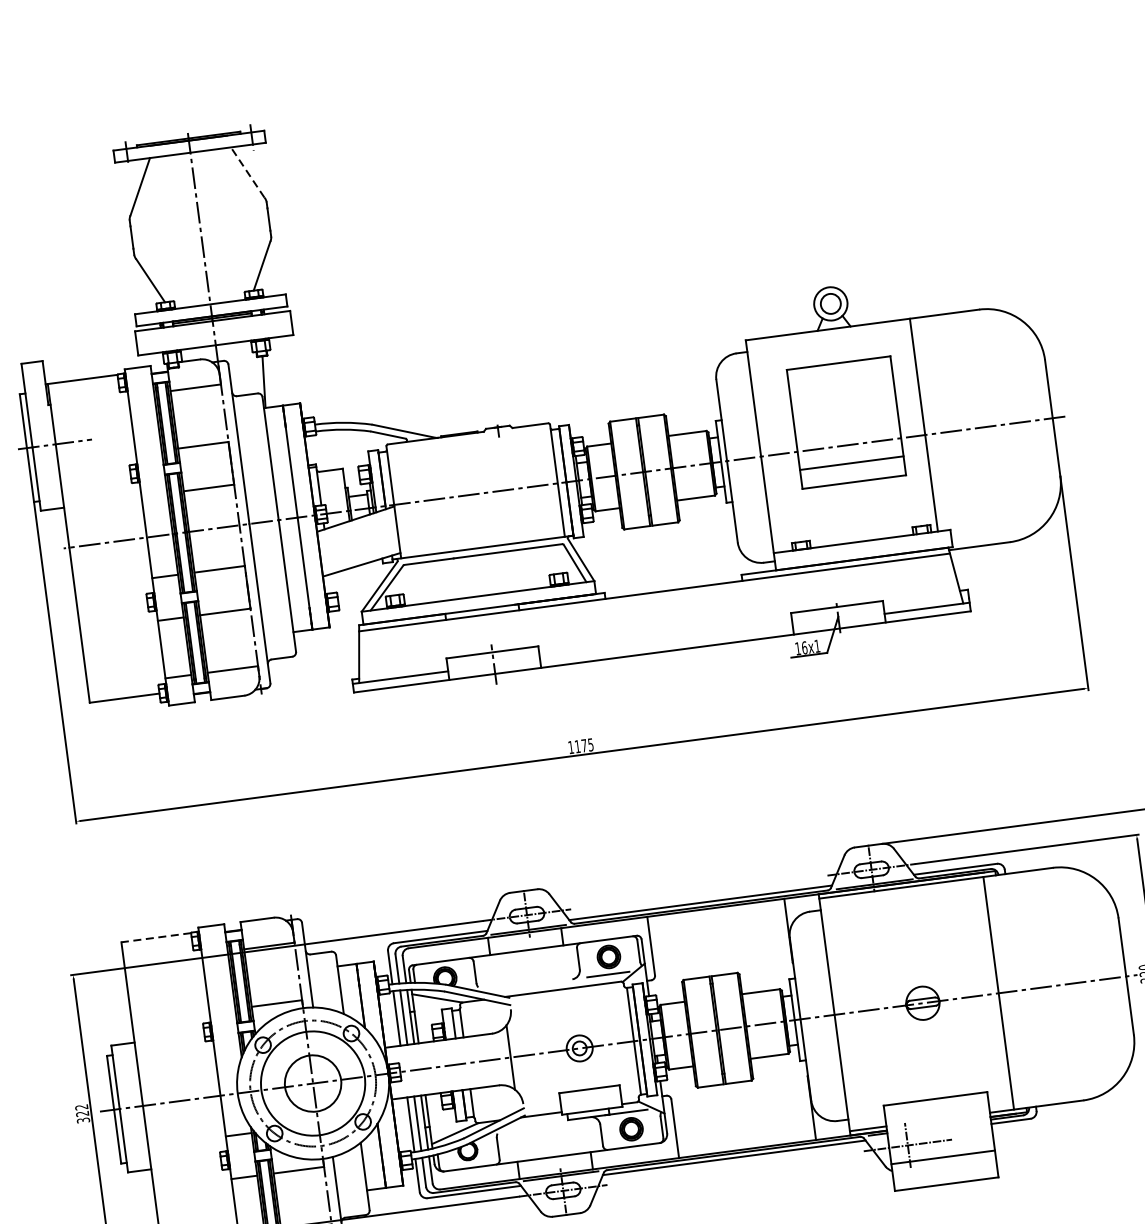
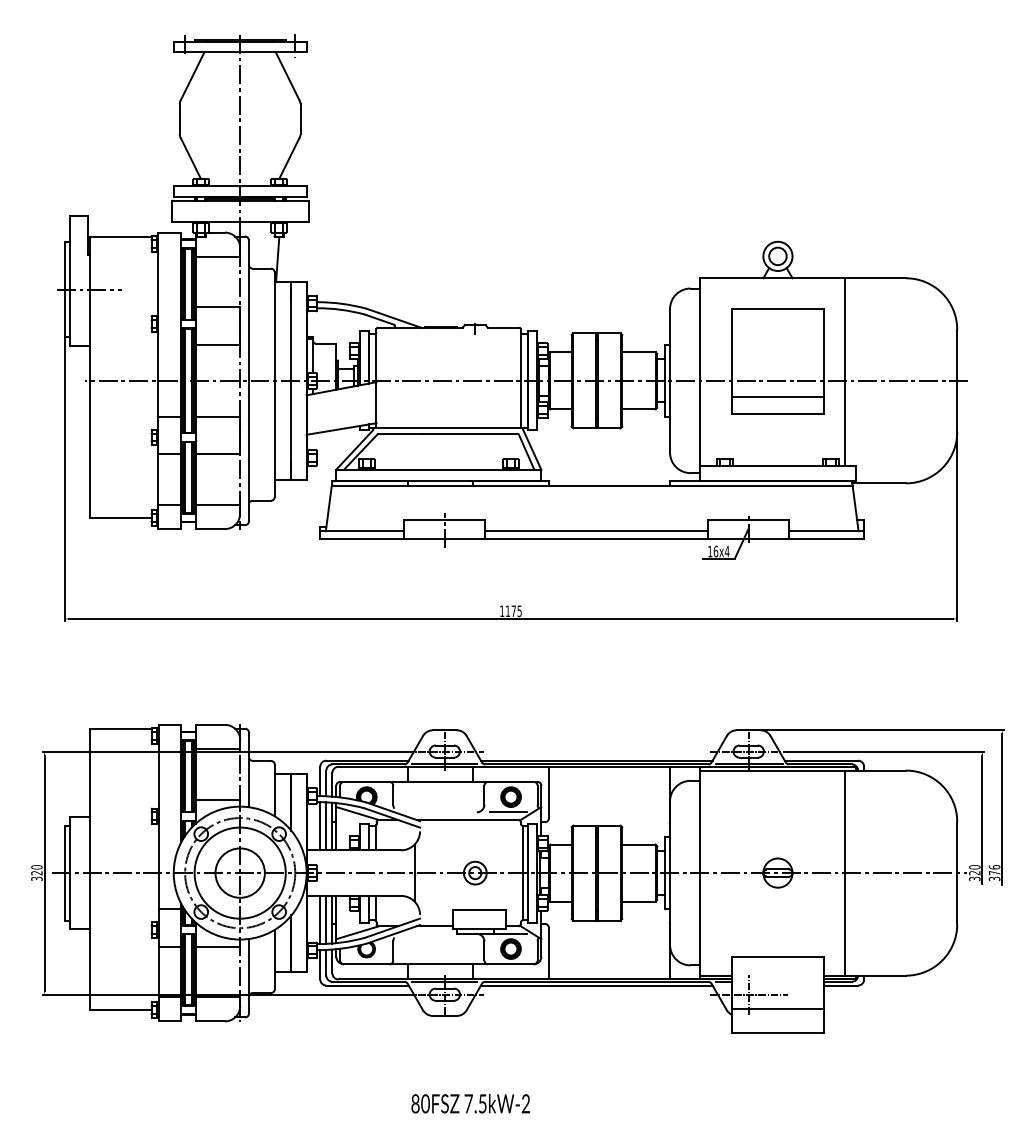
line: (247, 171) -> (287, 75), dashed -> solid
line: (666, 642) -> (596, 531), added
text: (816, 646) -> (726, 551), 16x1 -> 16x4
line: (155, 937) -> (120, 728), dashed -> solid
text: (81, 1107) -> (36, 867), 322 -> 320

